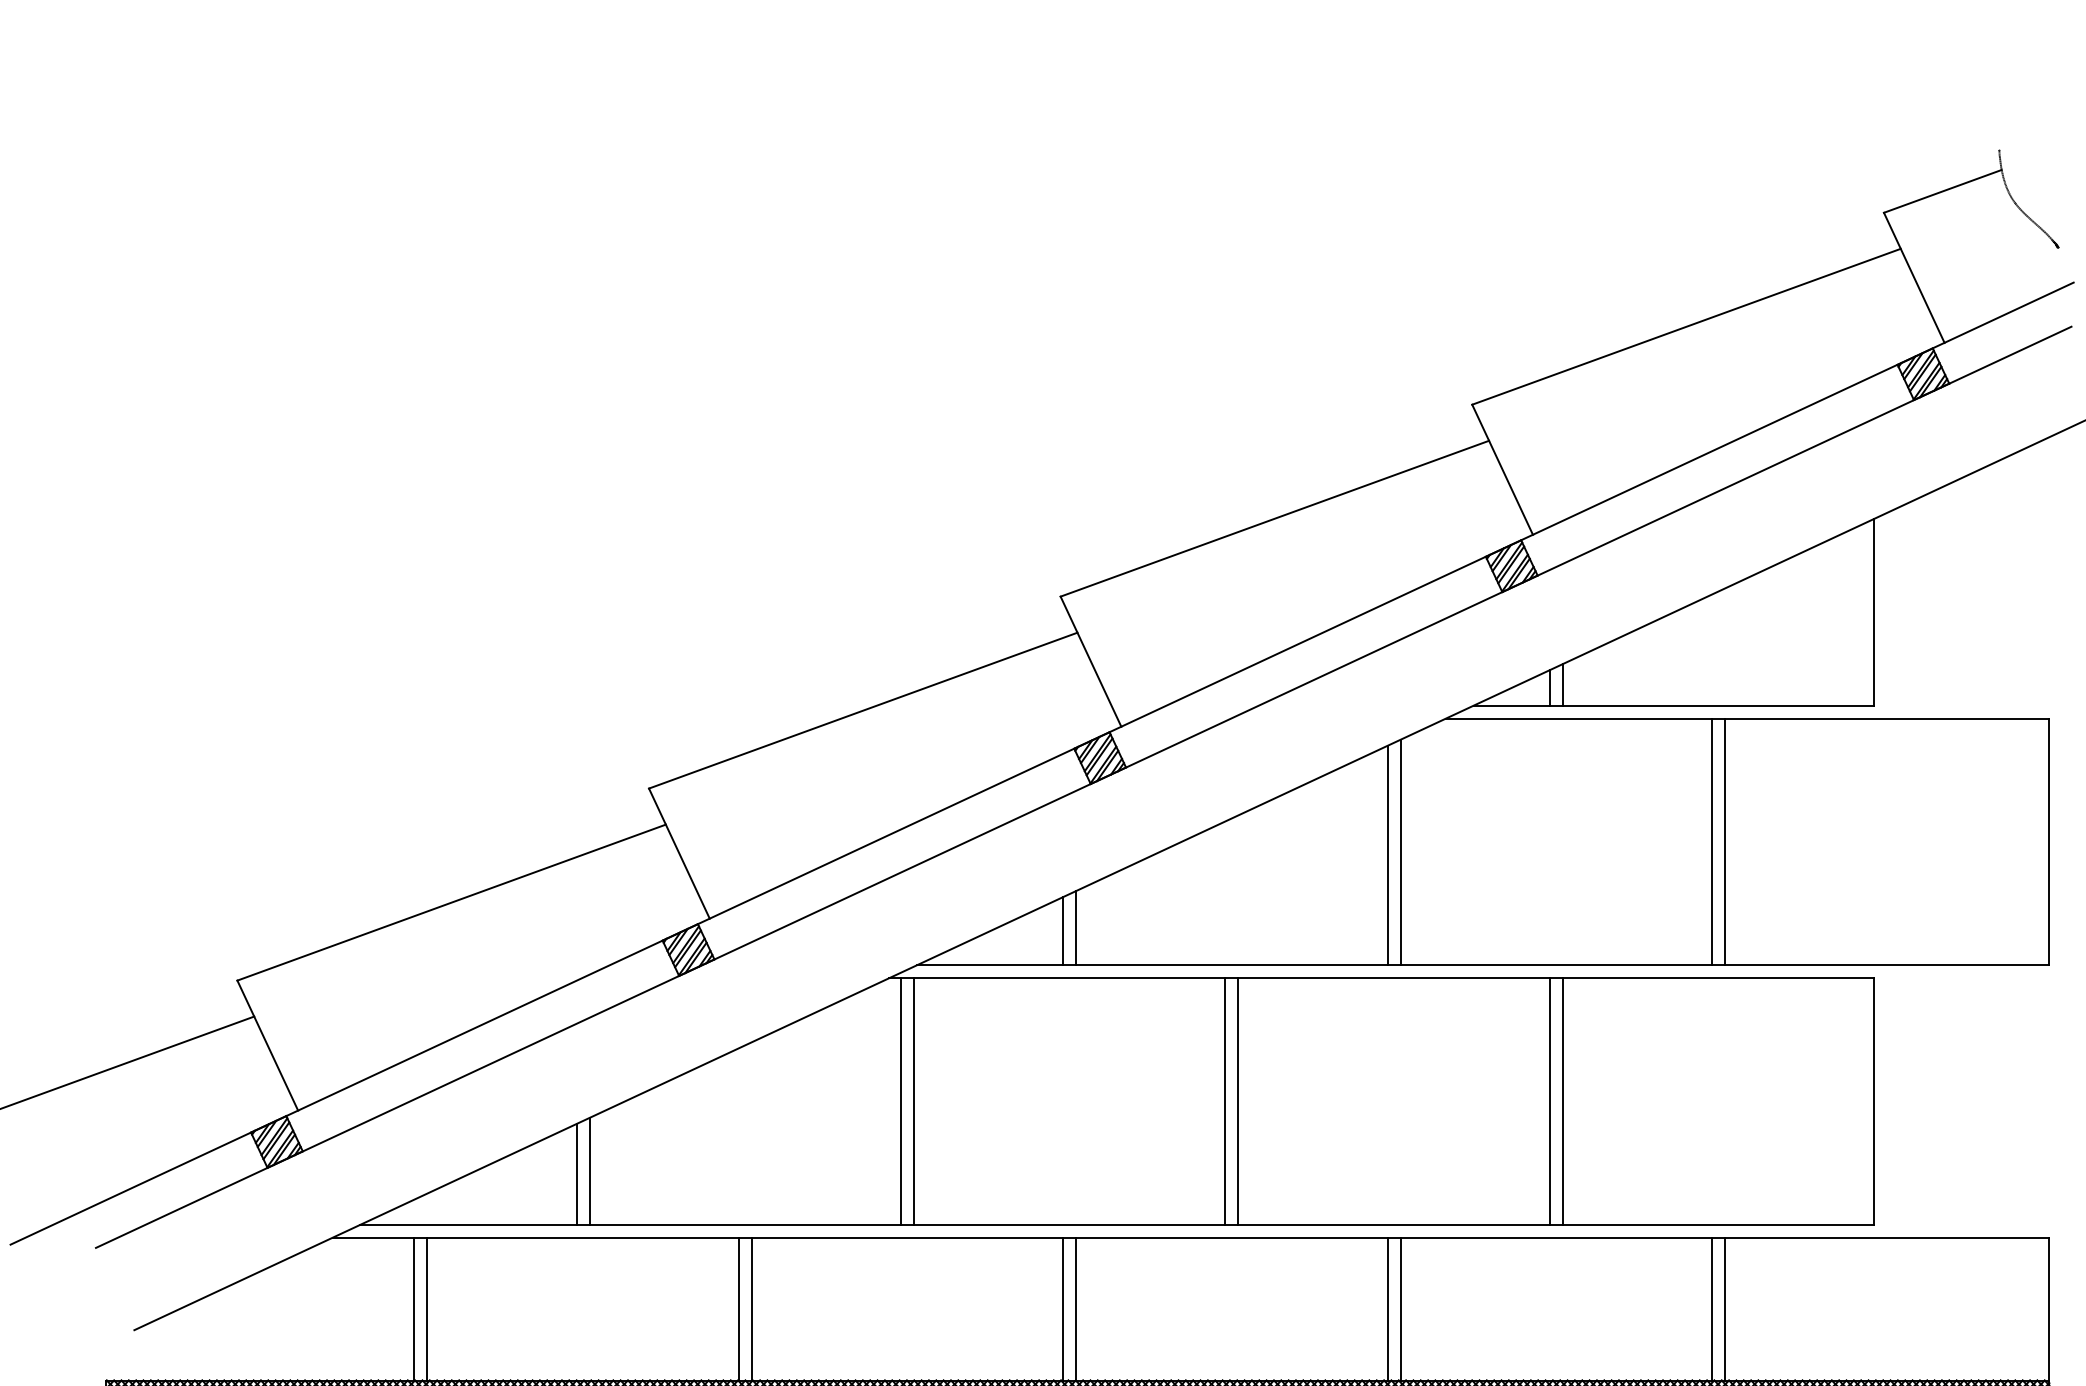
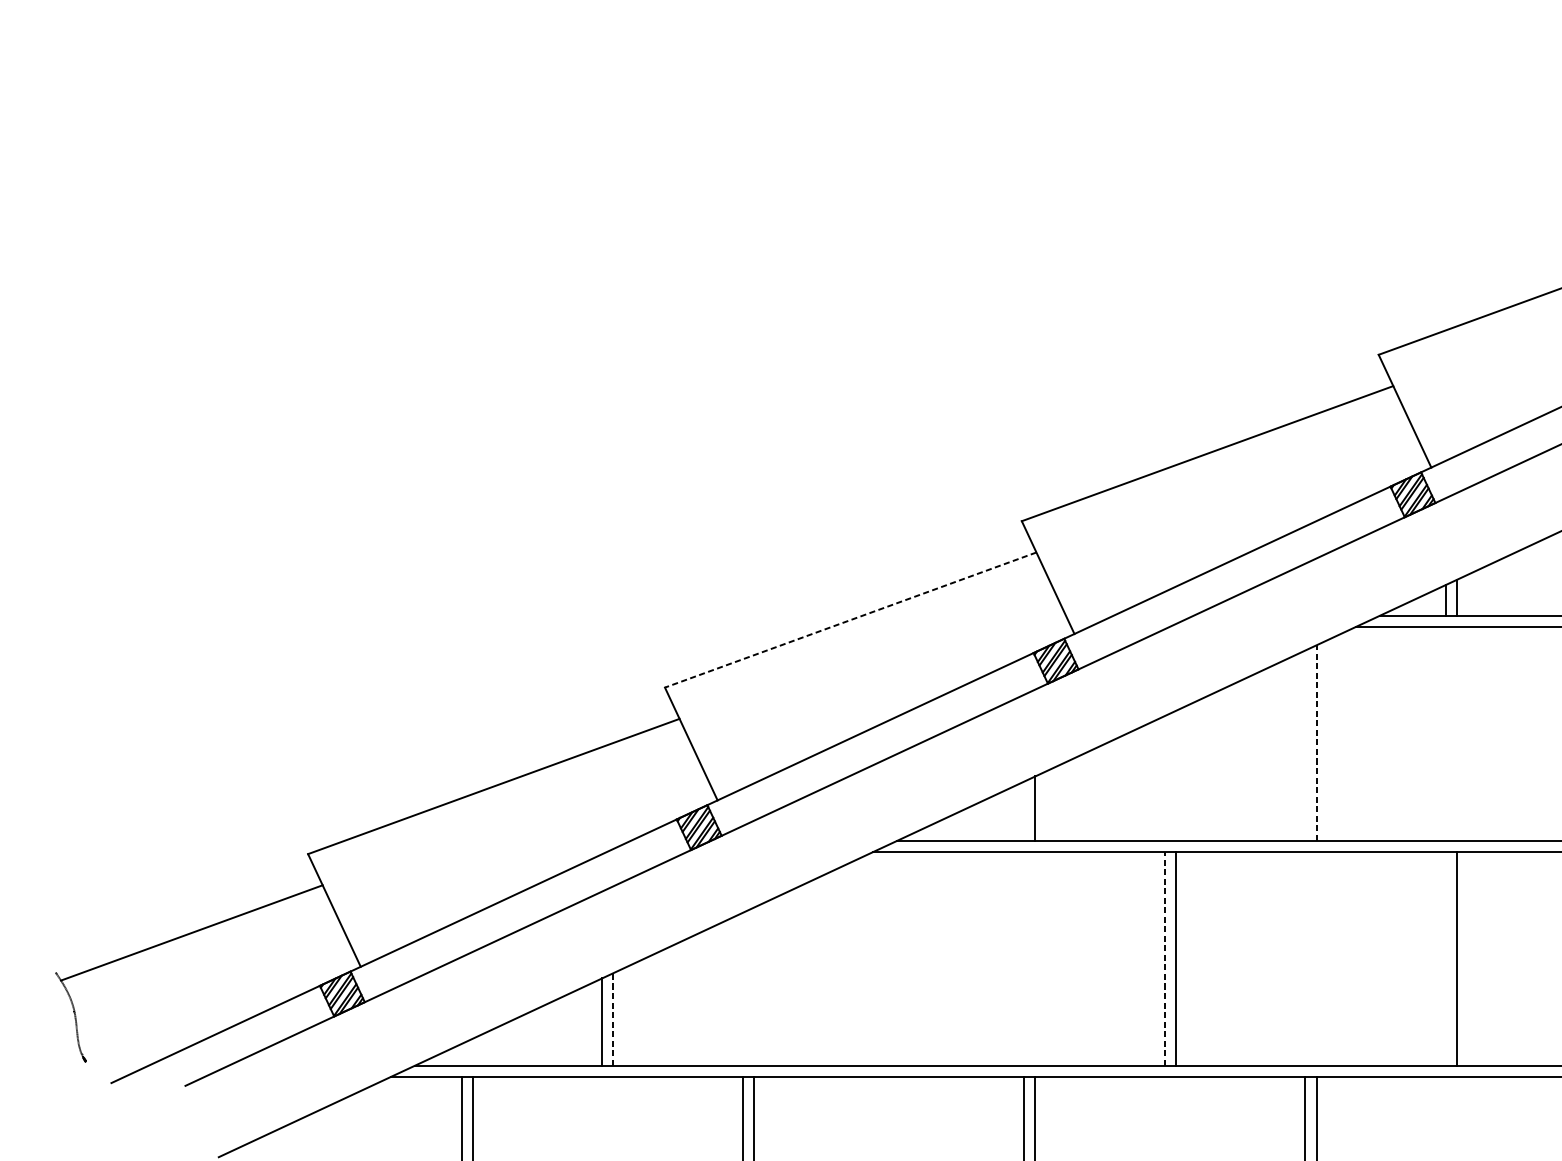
line: (863, 710) -> (850, 619), solid -> dashed
line: (1400, 852) -> (1316, 743), solid -> dashed
line: (1387, 855) -> (1305, 745), removed
line: (1063, 931) -> (1024, 811), removed
line: (901, 1101) -> (883, 958), removed
line: (914, 1101) -> (895, 958), removed
line: (1225, 1101) -> (1164, 958), solid -> dashed
line: (1549, 1101) -> (1445, 958), removed
line: (589, 1170) -> (613, 1018), solid -> dashed

